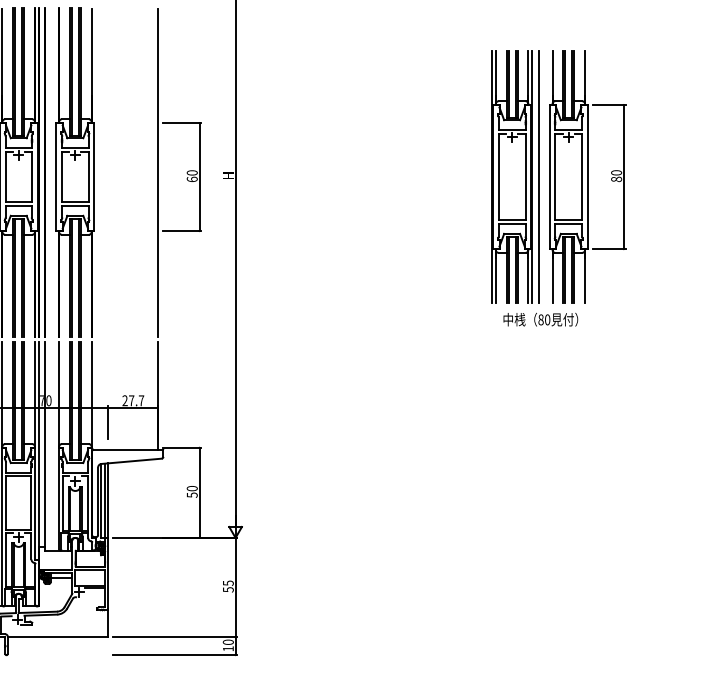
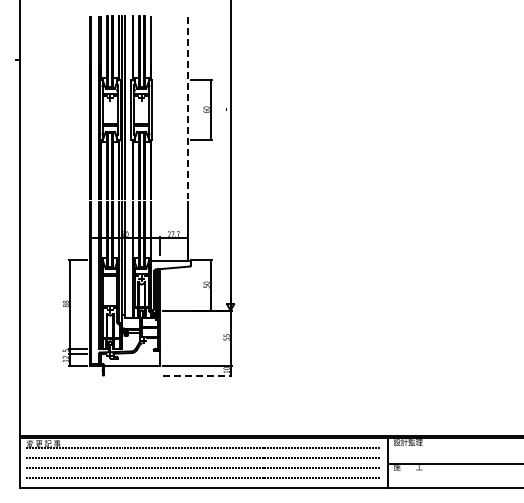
line: (157, 173) -> (187, 108), solid -> dashed
part: (558, 188) -> (409, 116), removed
line: (175, 655) -> (197, 375), solid -> dashed

